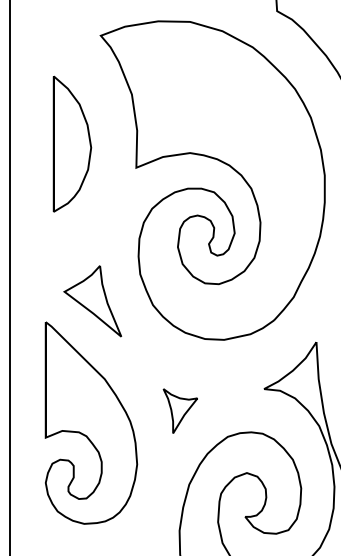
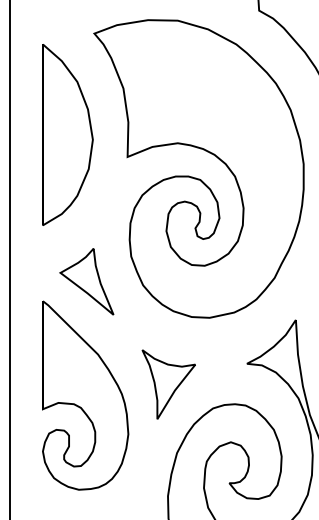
part: (72, 143) -> (67, 134), size x1.43
part: (180, 410) -> (168, 383), size x1.67

